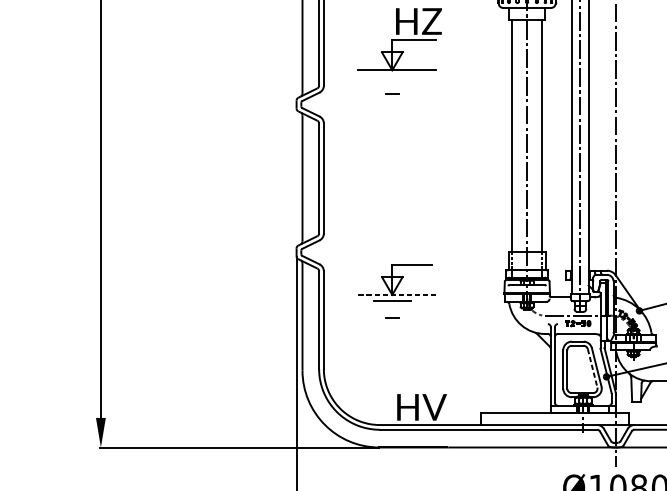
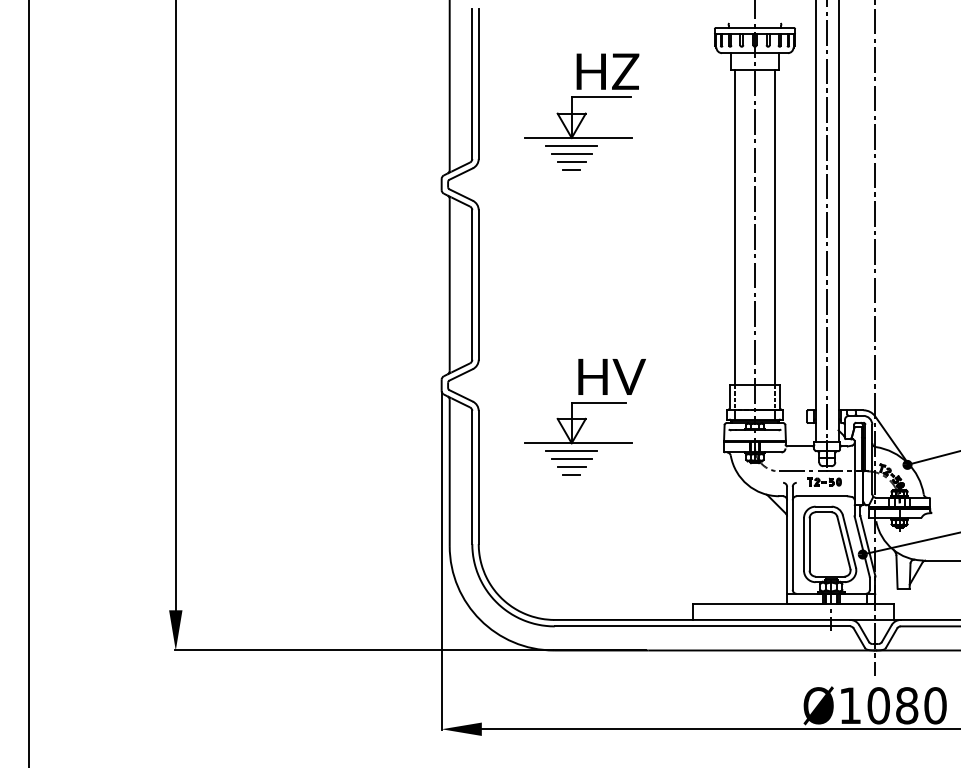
line: (392, 75) -> (571, 145), added
line: (392, 82) -> (571, 154), added
line: (392, 88) -> (571, 162), added
line: (396, 295) -> (577, 443), dashed -> solid
line: (392, 306) -> (571, 459), added
line: (392, 312) -> (571, 467), added
line: (592, 368) -> (843, 542), dashed -> solid
text: (421, 407) -> (611, 376), moved

